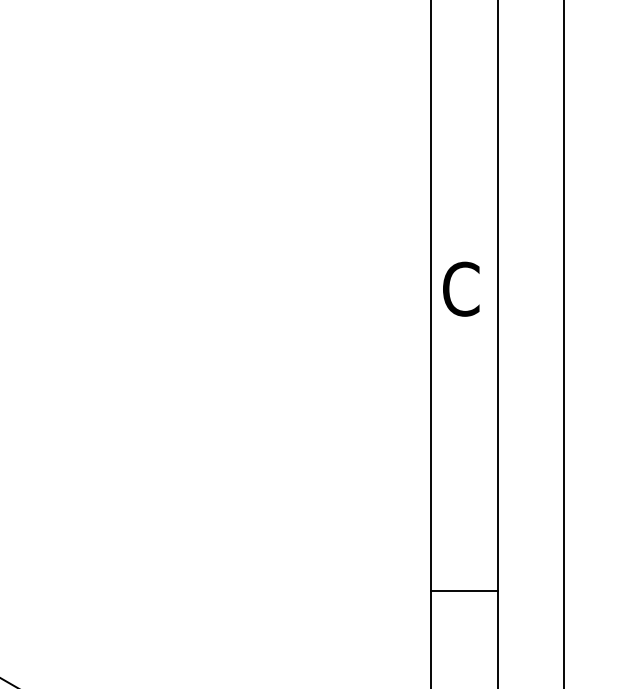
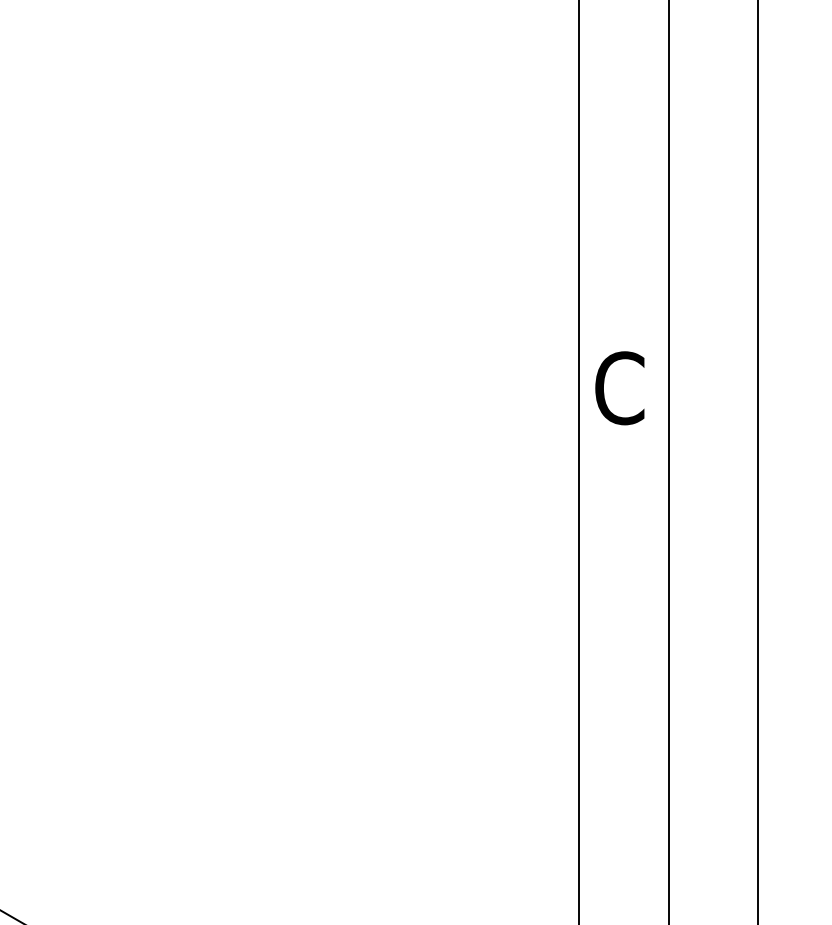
line: (463, 590) -> (623, 793), removed

